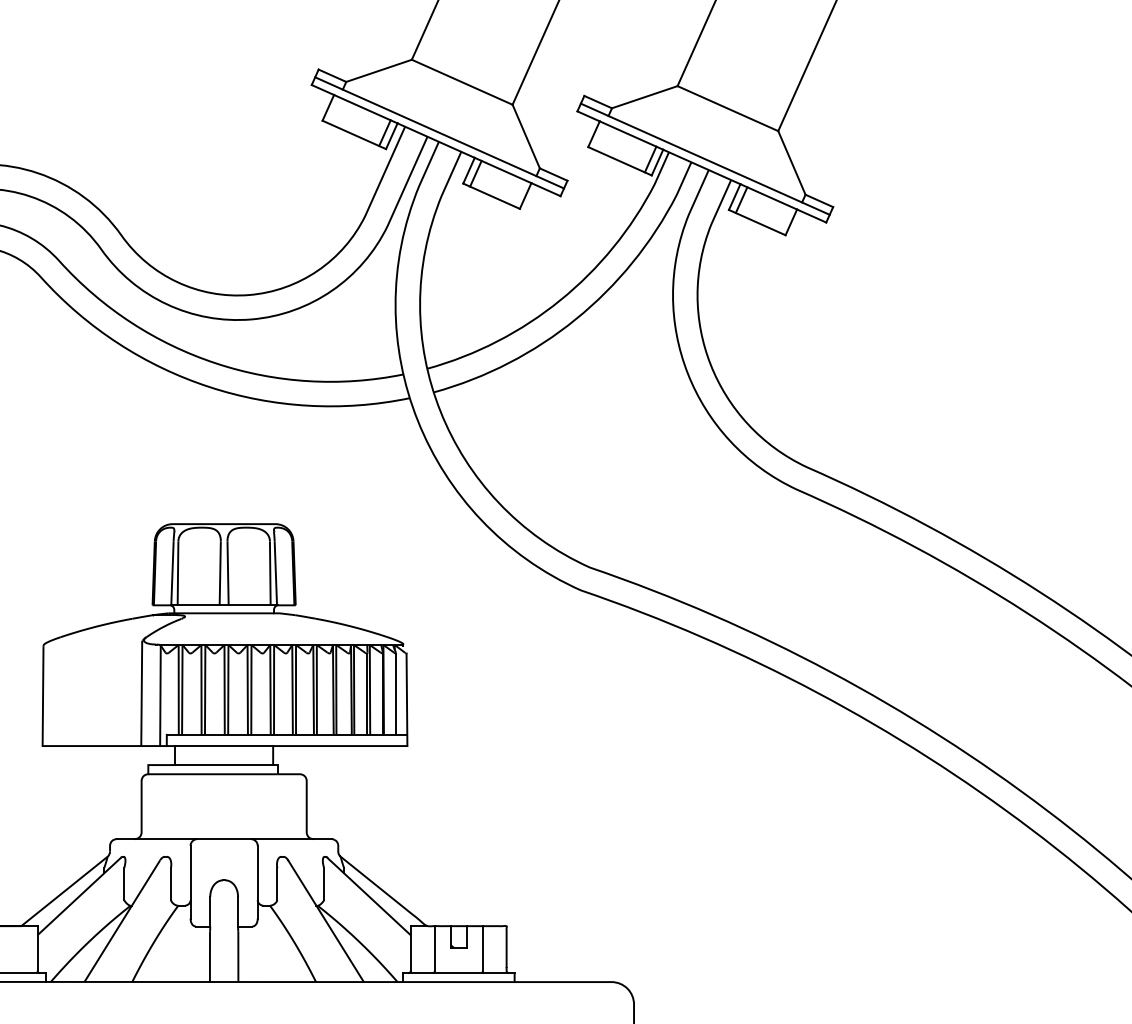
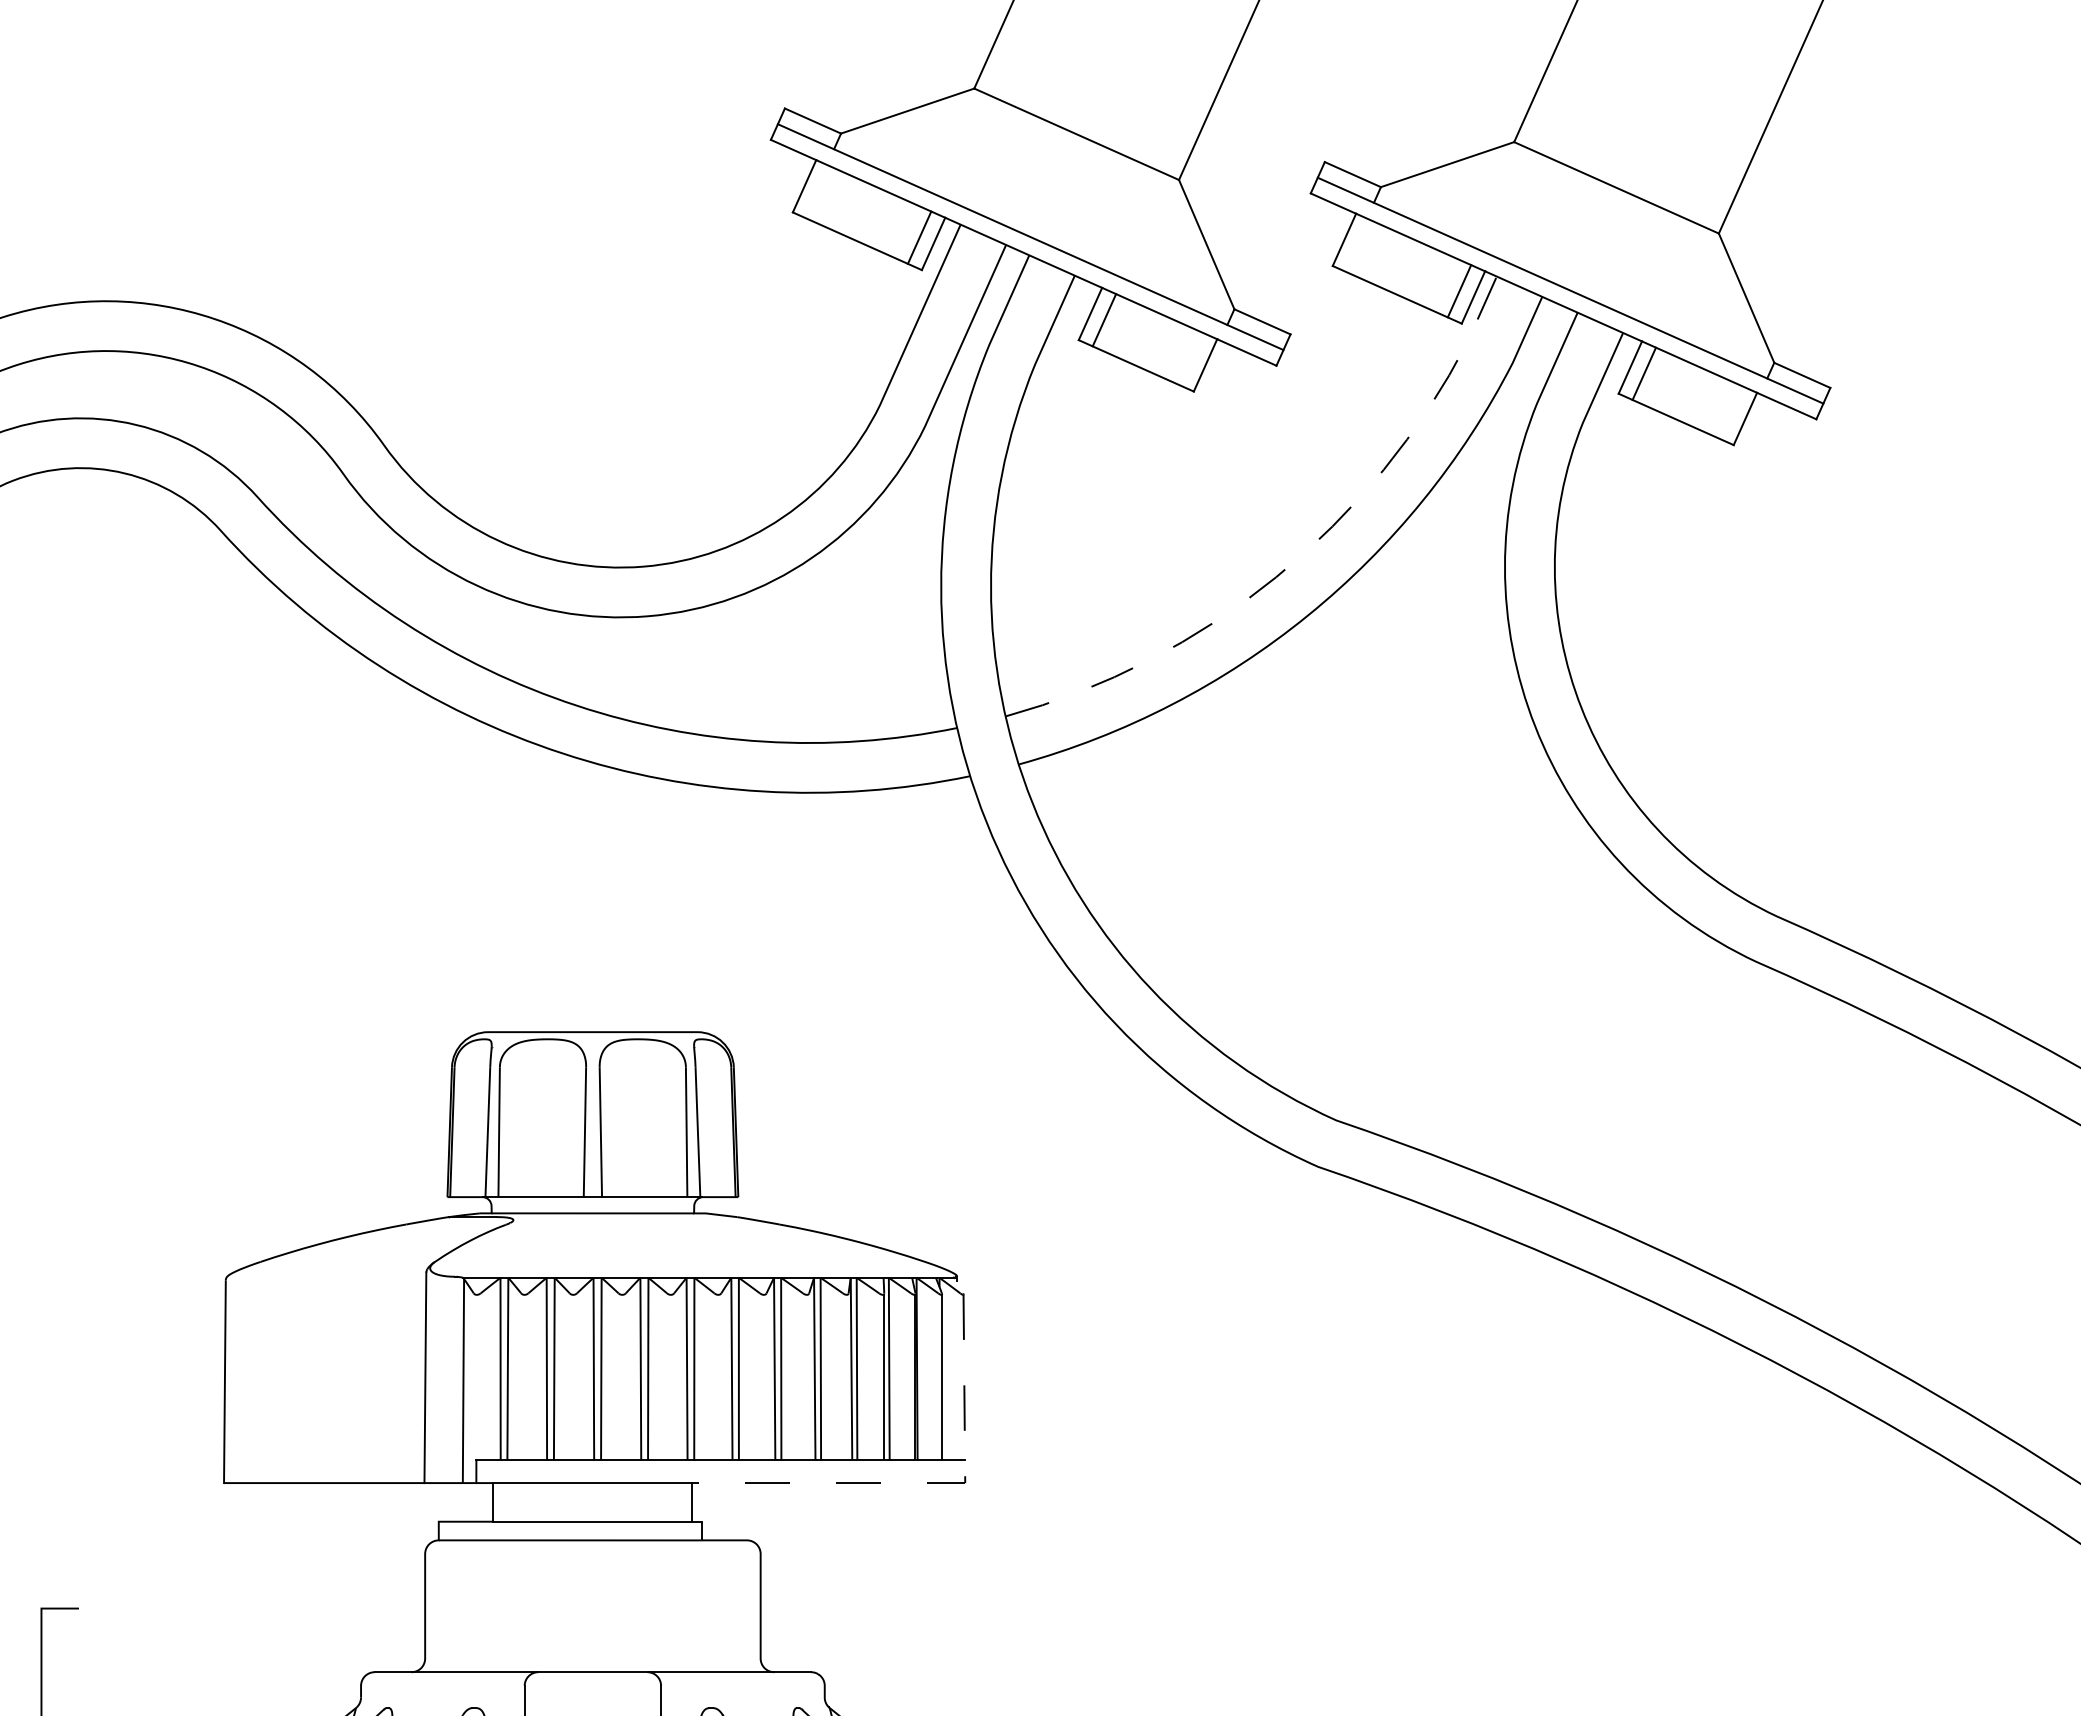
line: (573, 288) -> (1302, 553), solid -> dashed
line: (376, 746) -> (902, 1483), solid -> dashed

